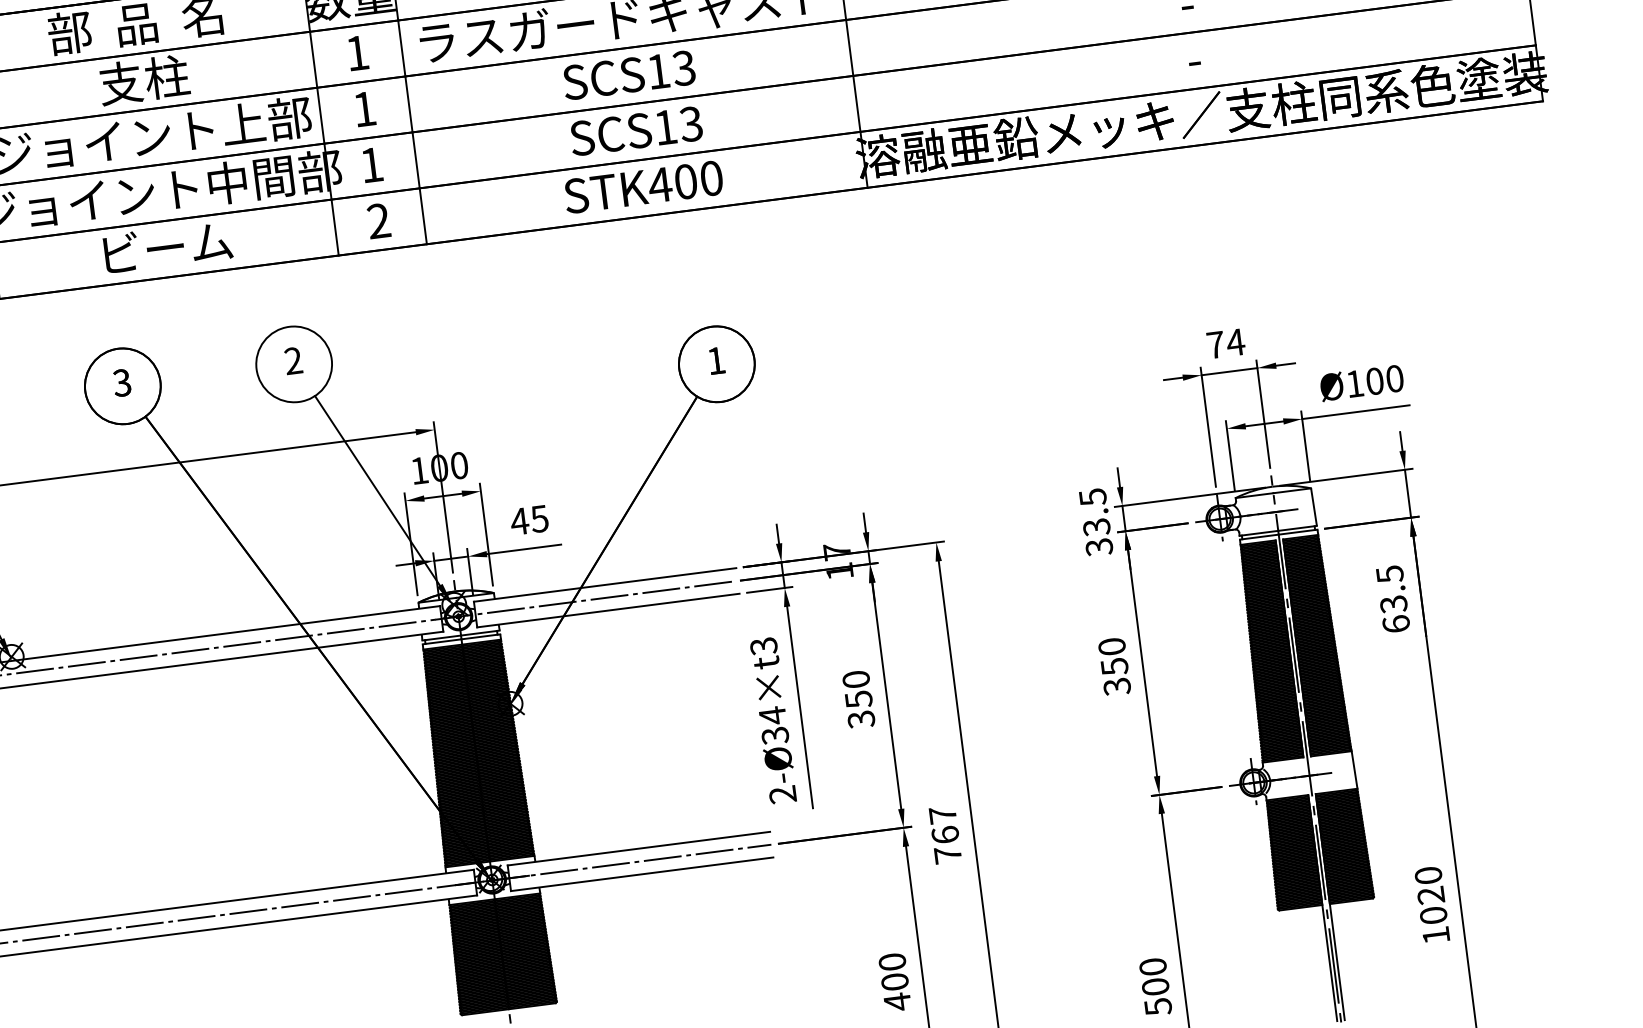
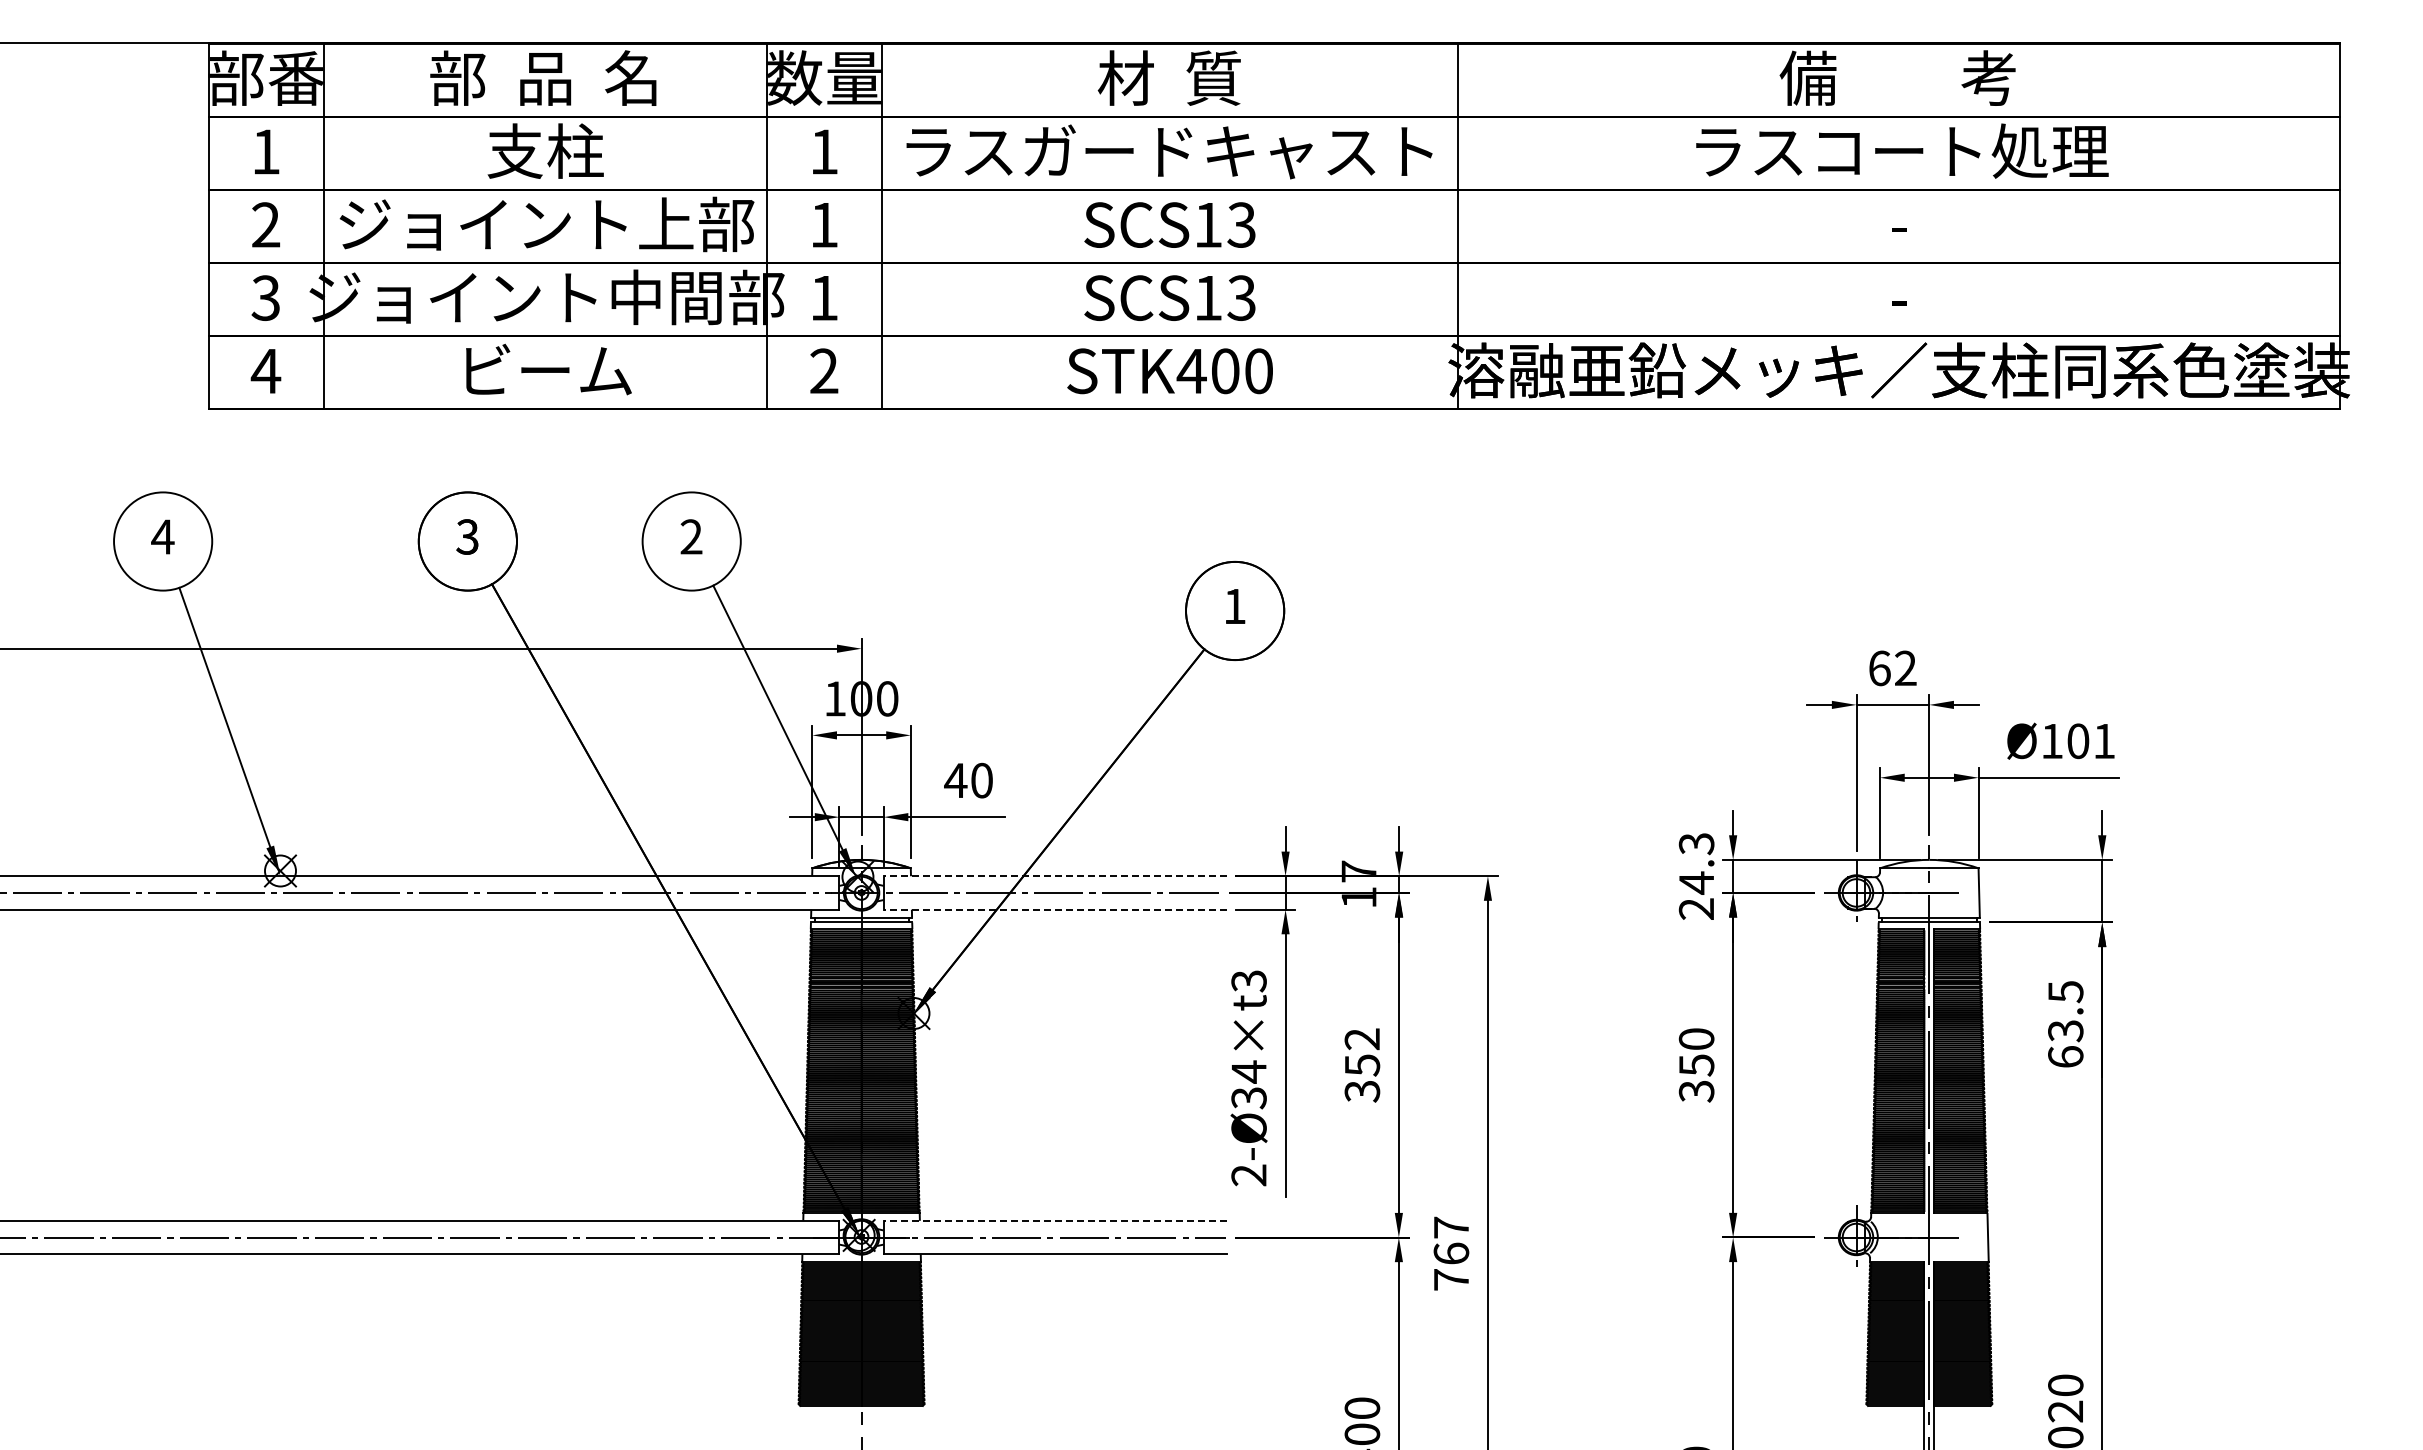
text: (1226, 343) -> (1893, 668), 74 -> 62
text: (1395, 378) -> (2104, 741), Ø100 -> Ø101
text: (539, 518) -> (981, 780), 45 -> 40
text: (1096, 522) -> (1696, 876), 33.5 -> 24.3
line: (604, 585) -> (1054, 876), solid -> dashed
line: (607, 610) -> (1054, 909), solid -> dashed
text: (856, 679) -> (1362, 1039), 350 -> 352
line: (638, 848) -> (1054, 1220), solid -> dashed

